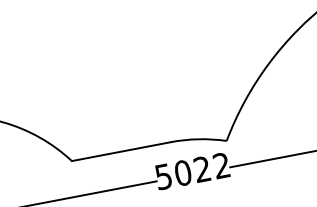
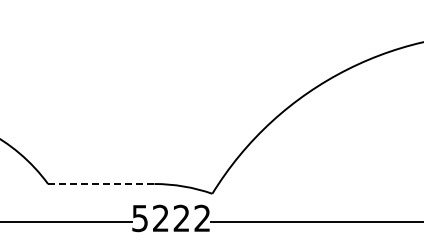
line: (120, 152) -> (100, 184), solid -> dashed
text: (182, 173) -> (160, 218), 5022 -> 5222

